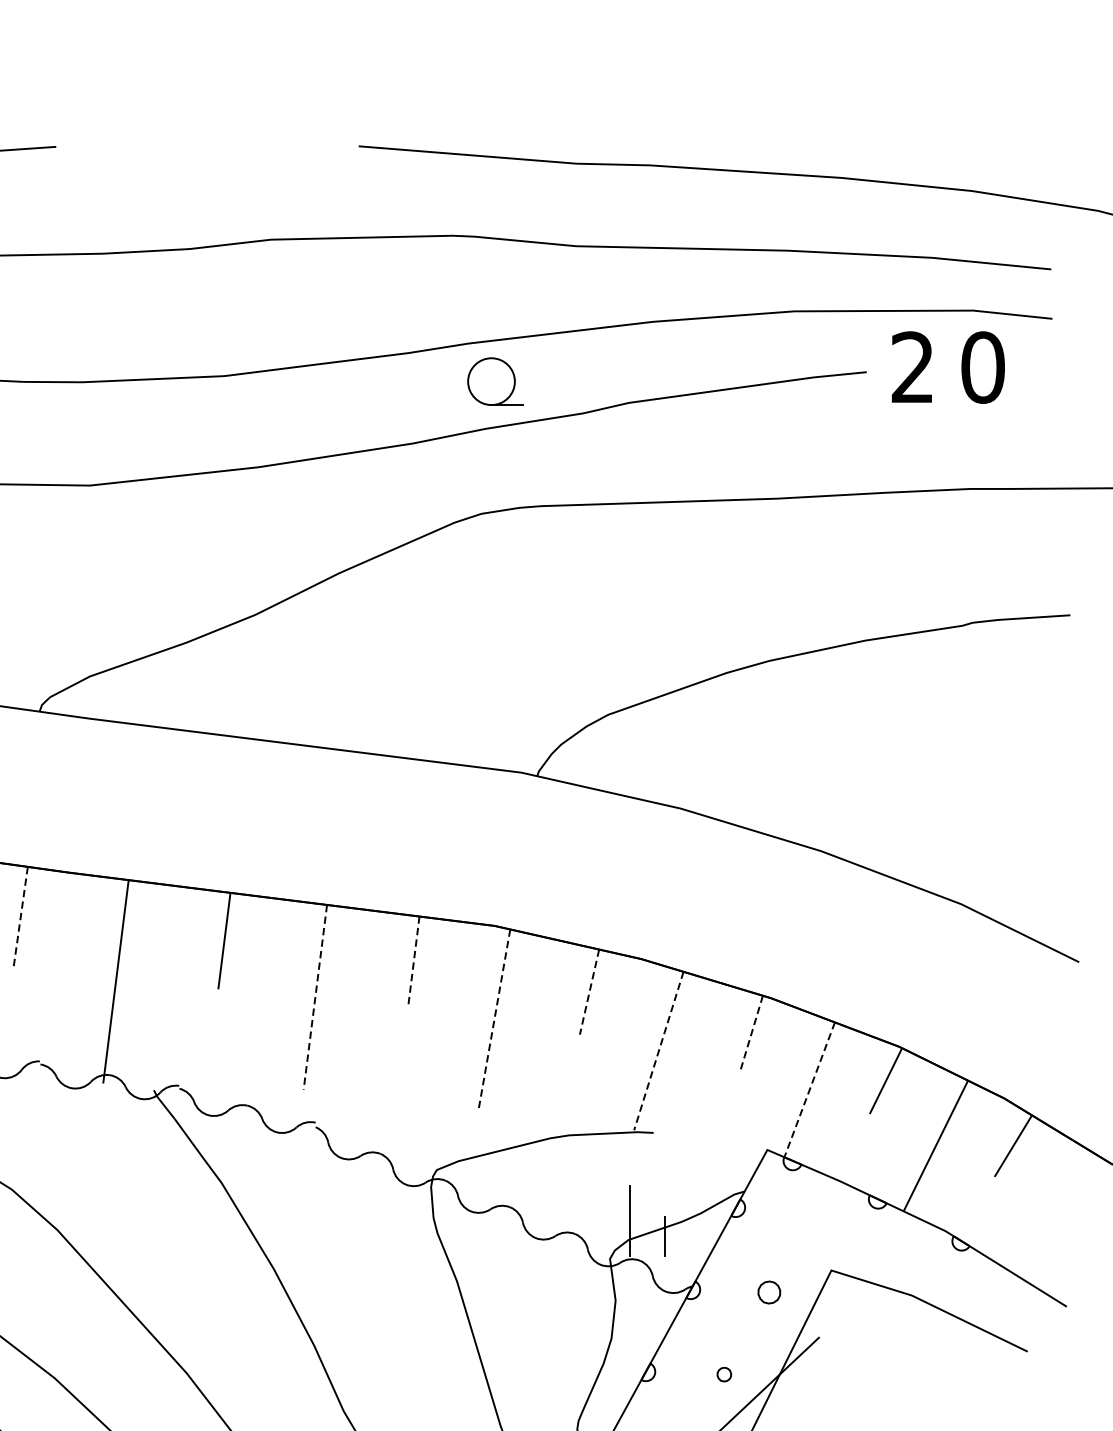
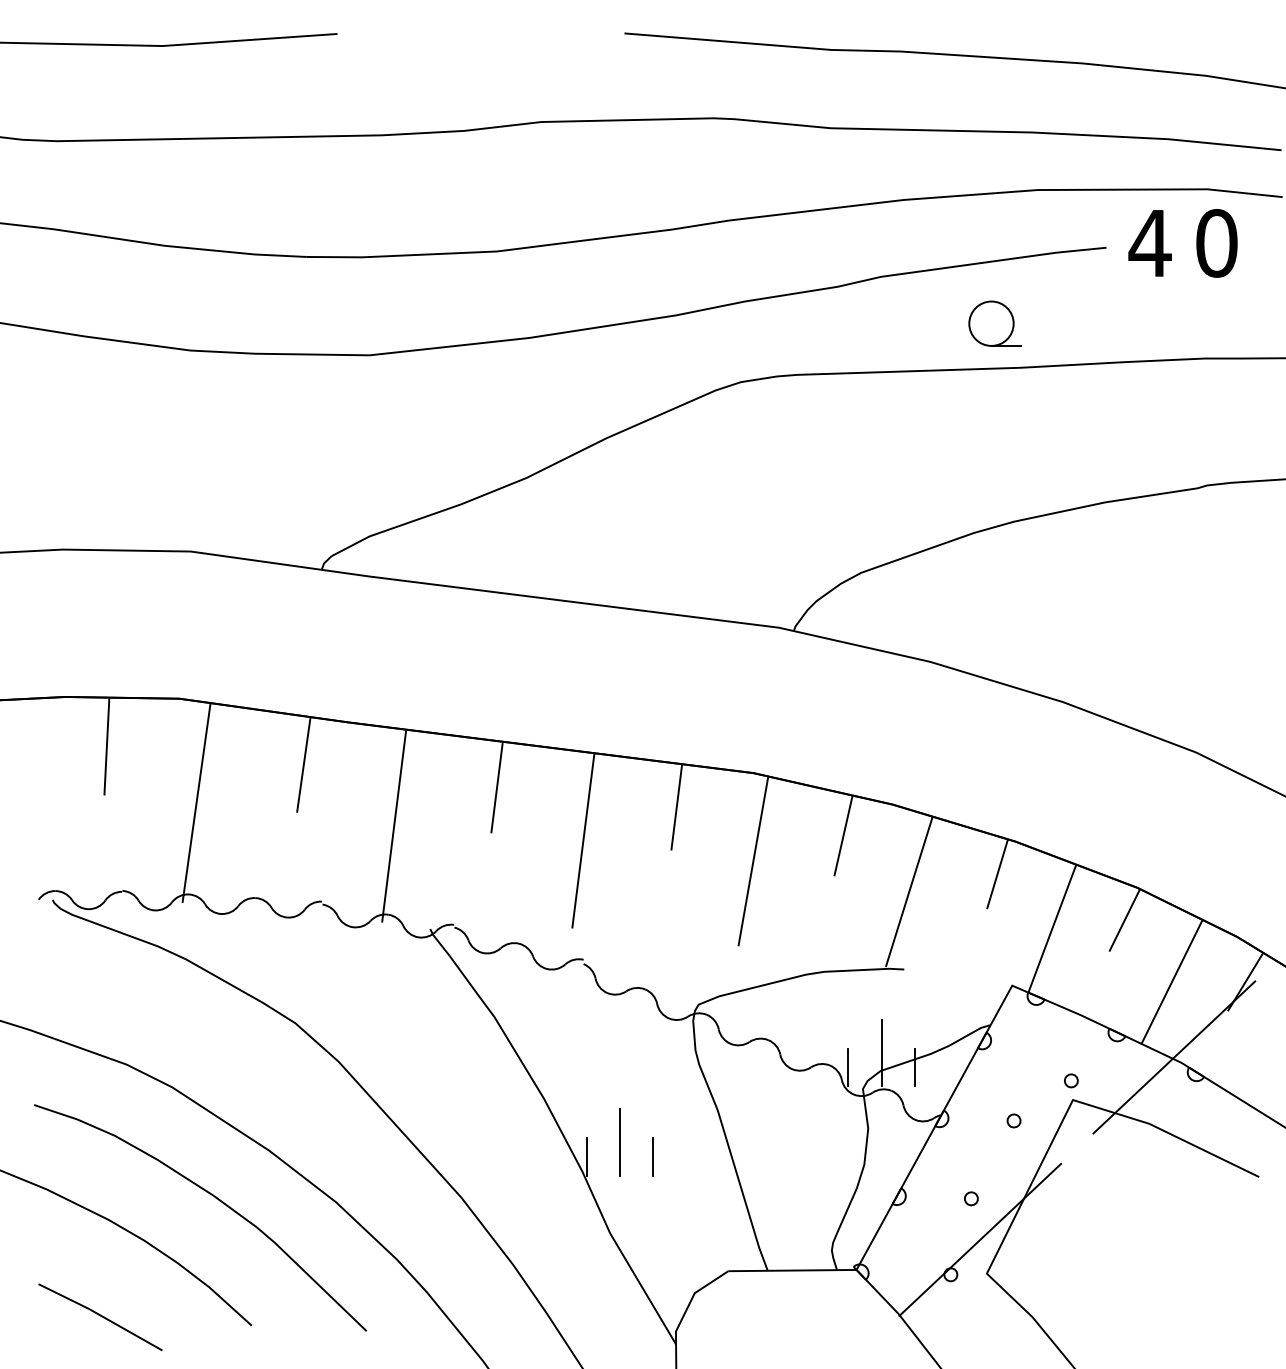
text: (912, 366) -> (1149, 242), 2 -> 4
part: (494, 381) -> (994, 323), moved
line: (20, 917) -> (303, 765), dashed -> solid
line: (413, 962) -> (676, 807), dashed -> solid
line: (589, 992) -> (843, 836), dashed -> solid
line: (315, 998) -> (583, 841), dashed -> solid
line: (494, 1019) -> (753, 861), dashed -> solid
line: (751, 1032) -> (997, 874), dashed -> solid
line: (659, 1050) -> (909, 891), dashed -> solid
line: (809, 1090) -> (1052, 929), dashed -> solid
line: (938, 1225) -> (1174, 1057), added
line: (594, 1236) -> (848, 1067), added
part: (829, 1249) -> (1071, 1080), added
part: (768, 1292) -> (1013, 1120), size x0.62
line: (353, 1314) -> (619, 1141), added
line: (318, 1330) -> (586, 1156), added
line: (389, 1330) -> (653, 1156), added

